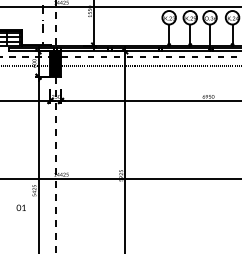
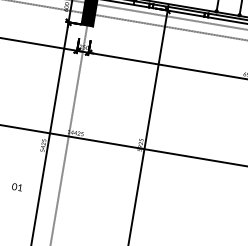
text: (20, 207) -> (16, 186), moved

